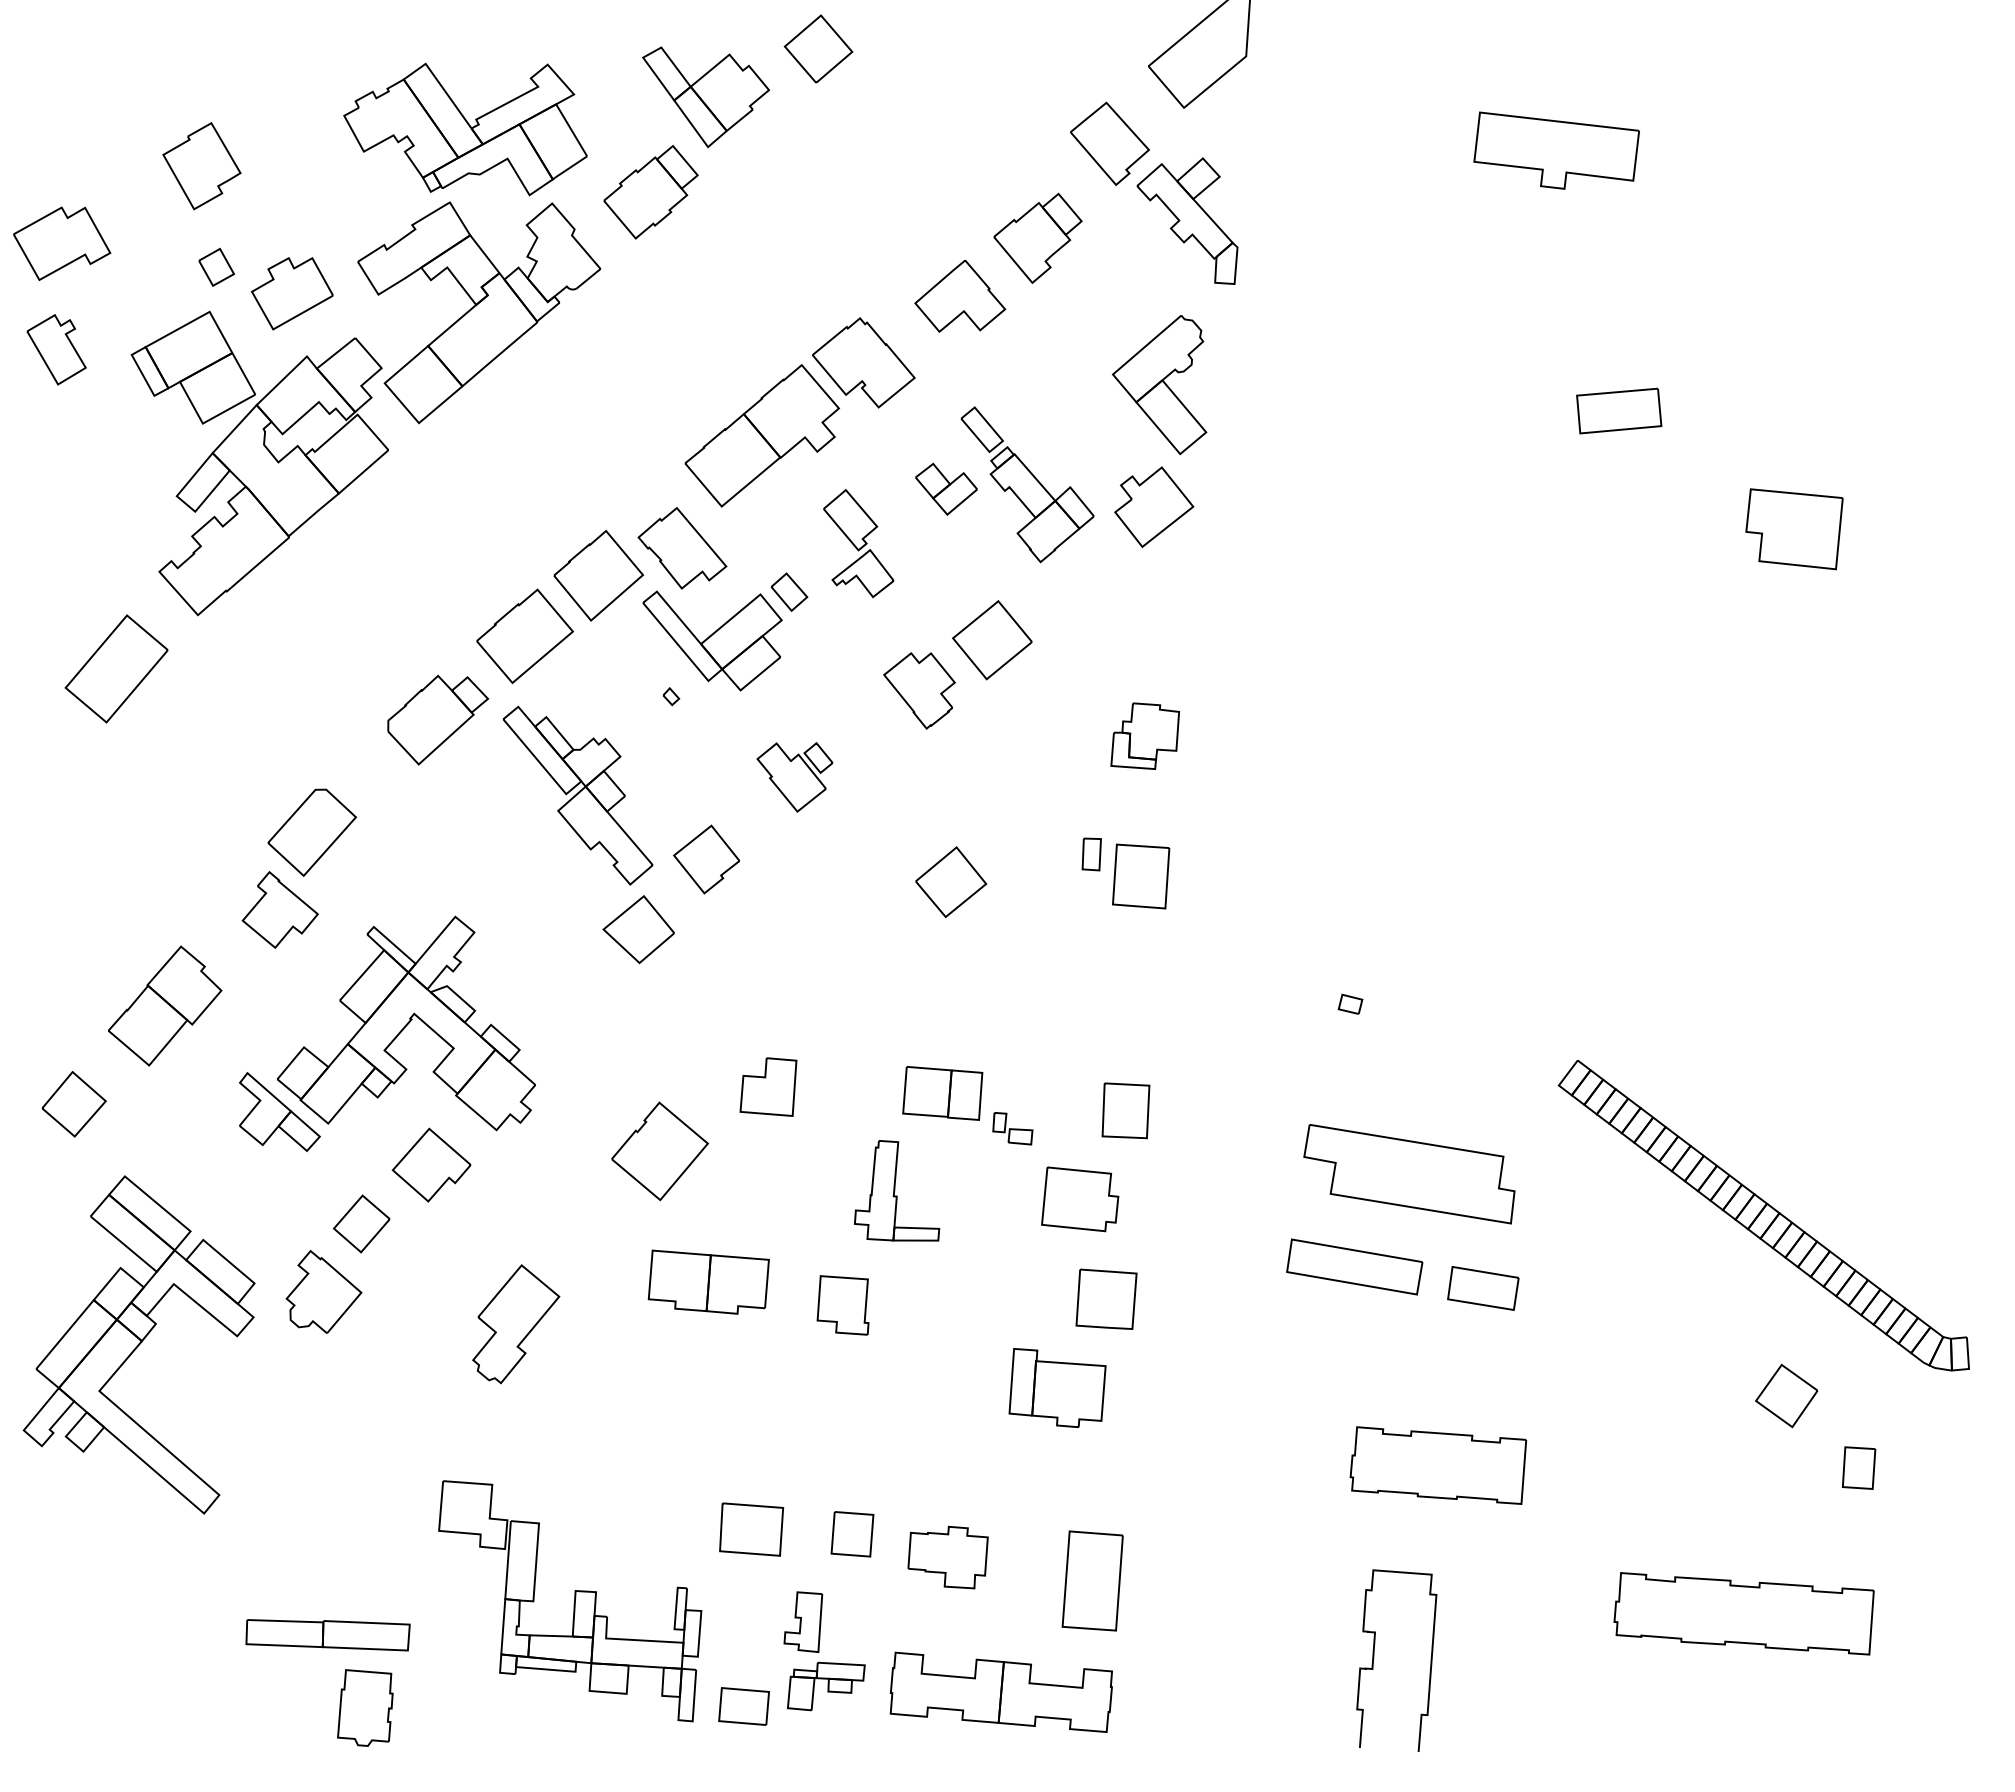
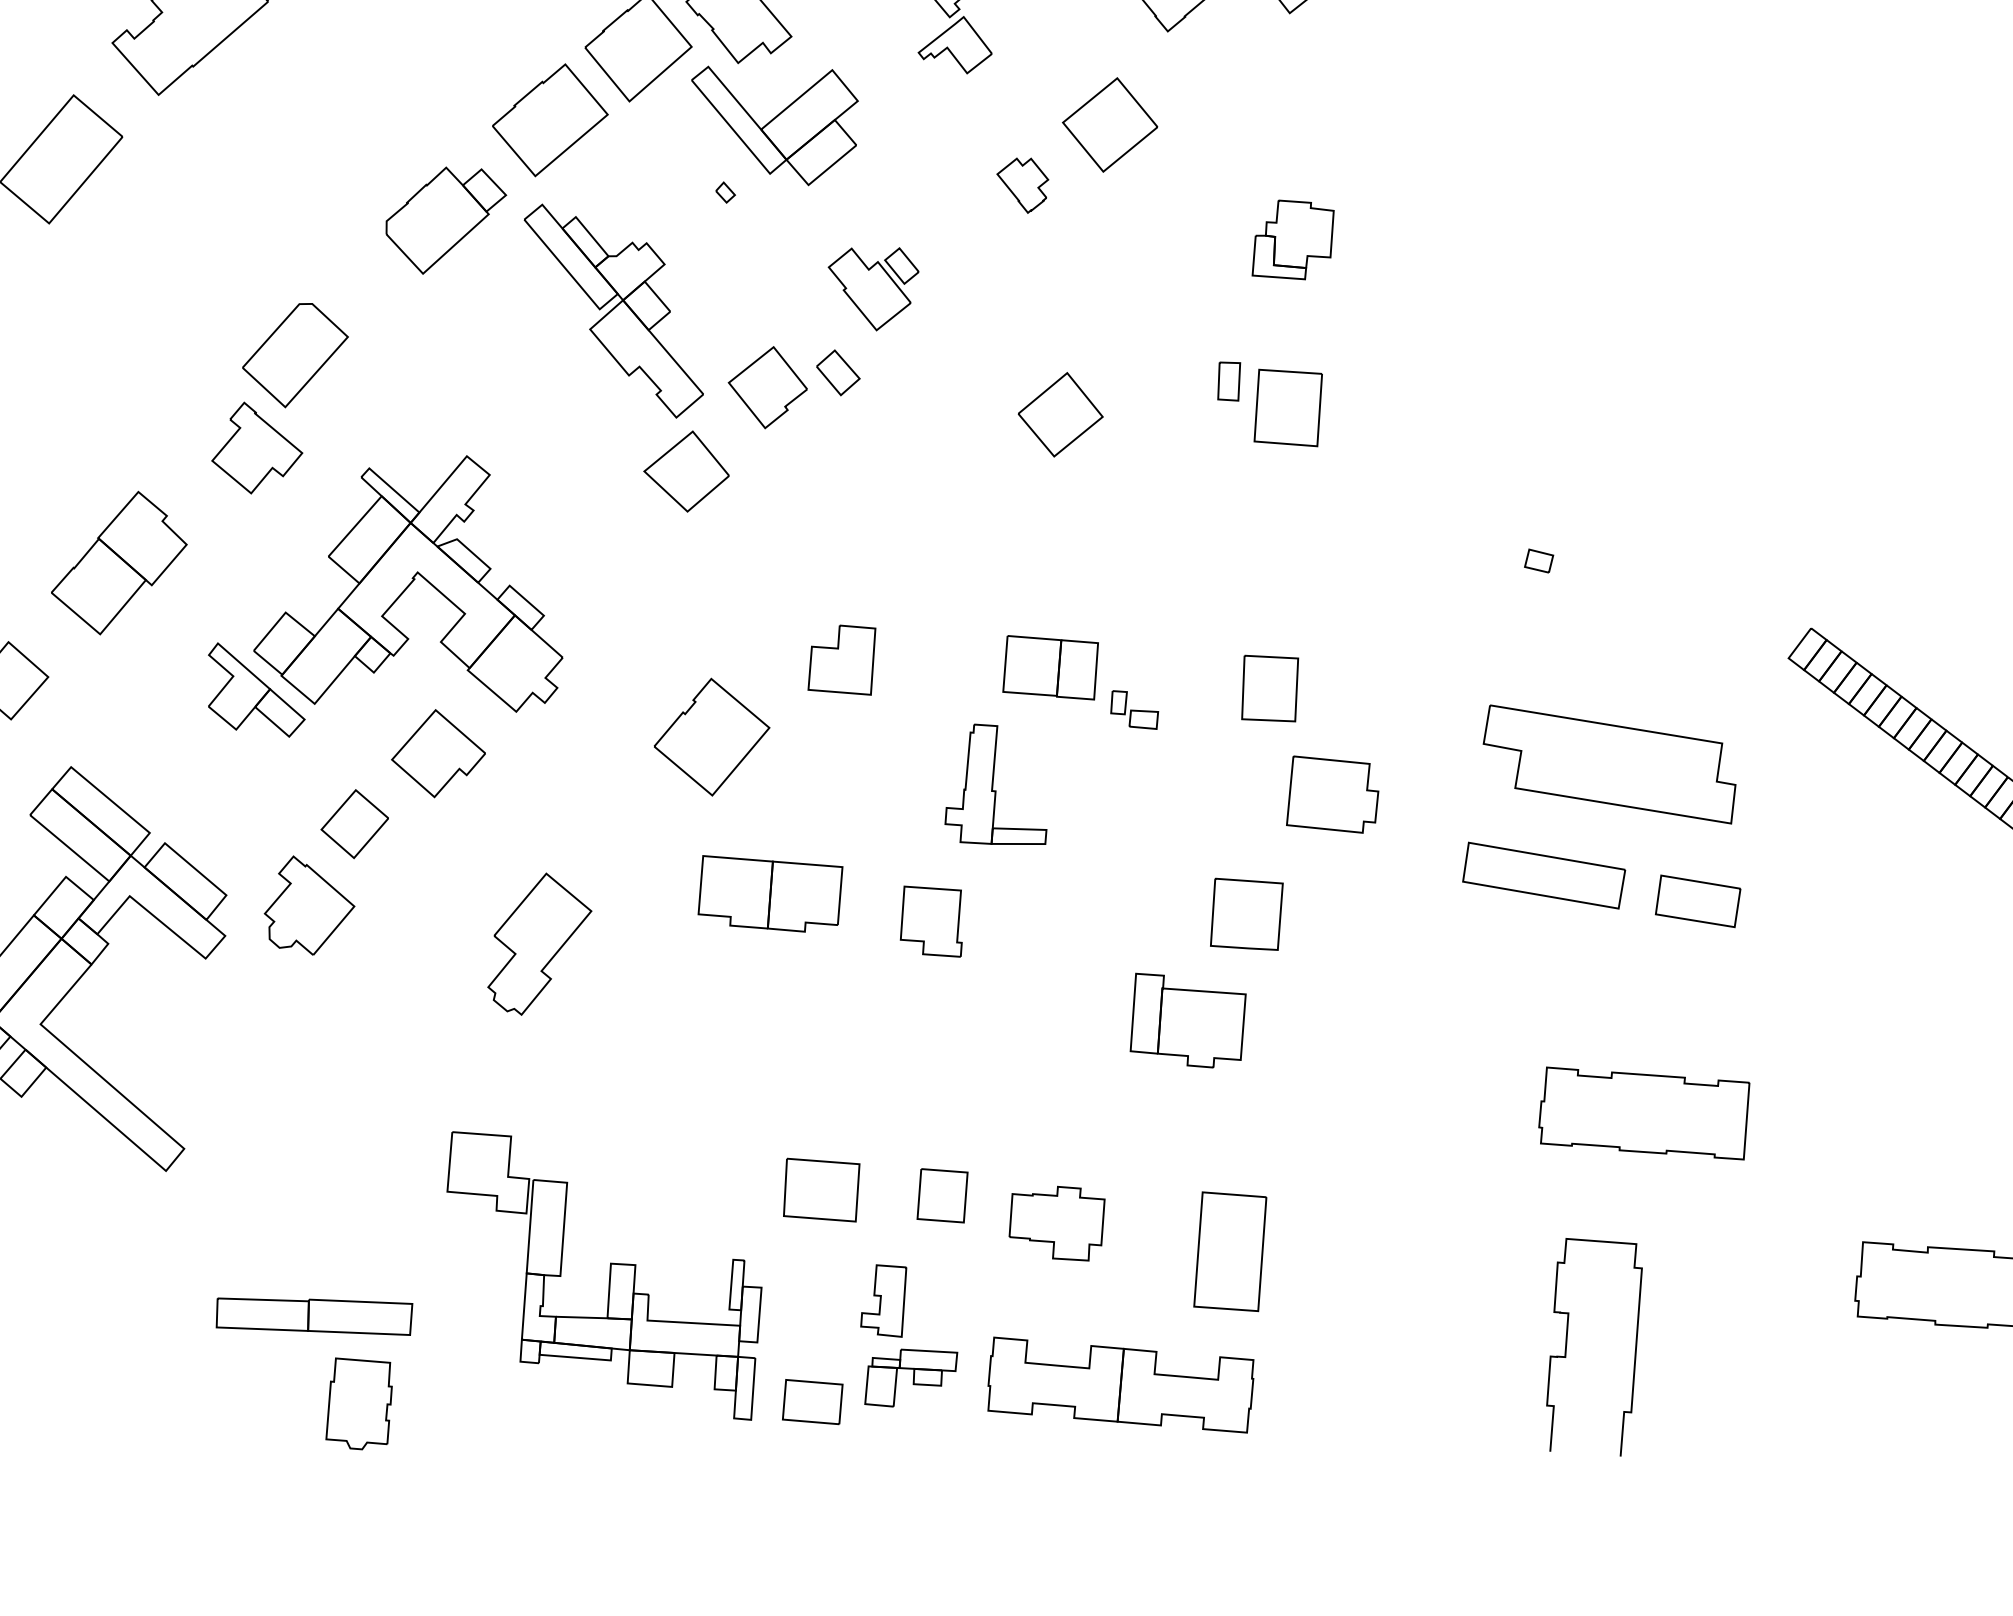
part: (789, 591) -> (838, 372), moved
part: (919, 690) -> (1022, 185), size x0.6
part: (1080, 1199) -> (1333, 794), moved

